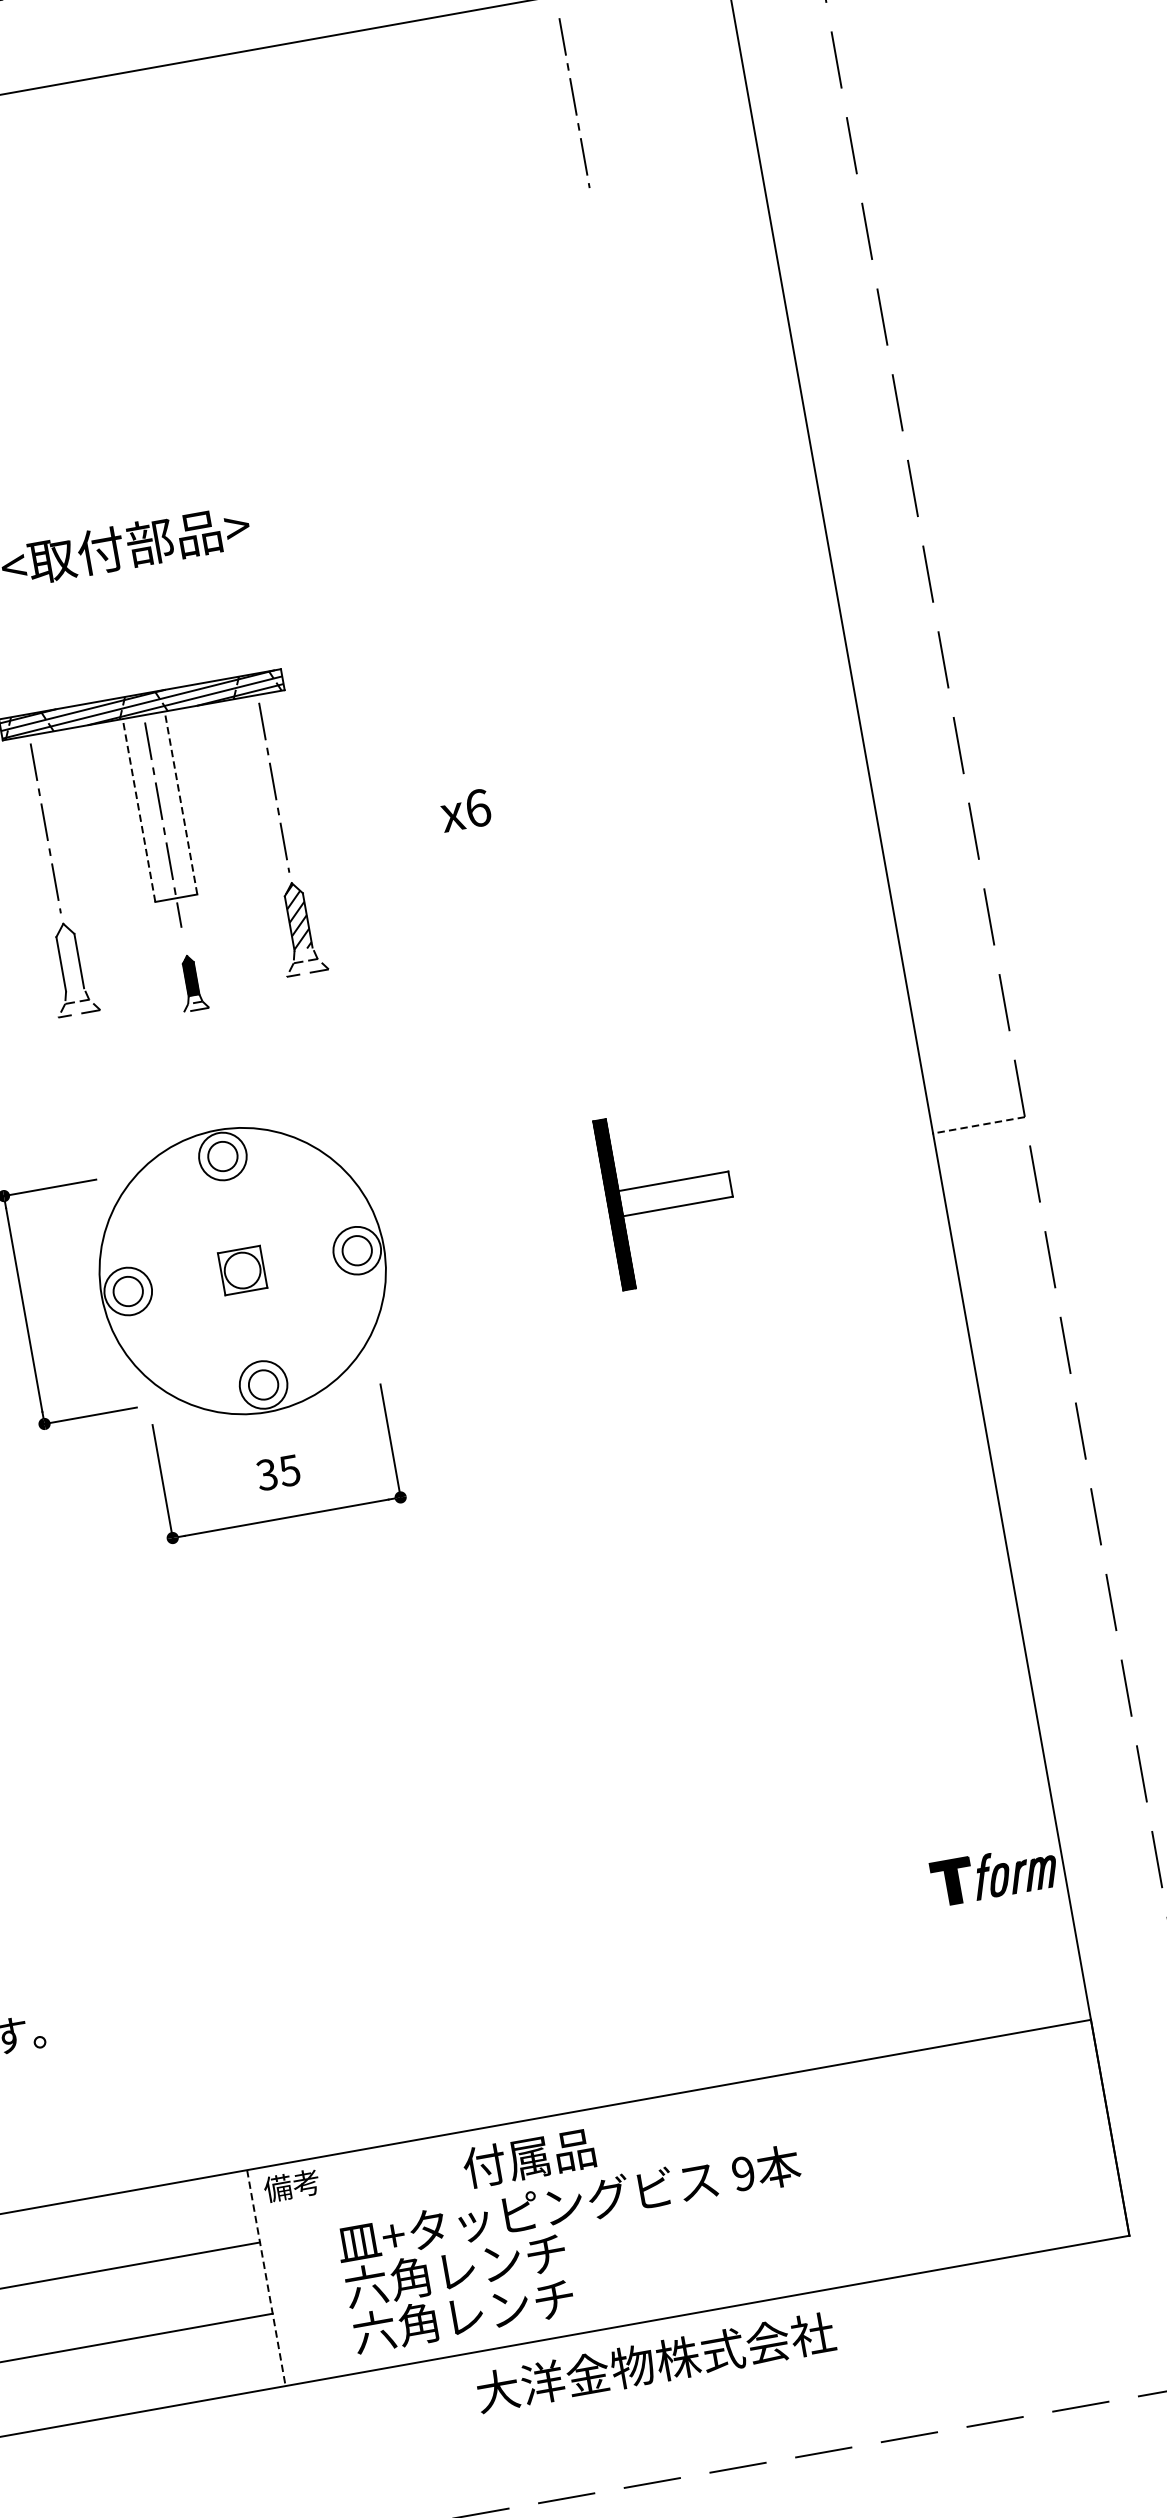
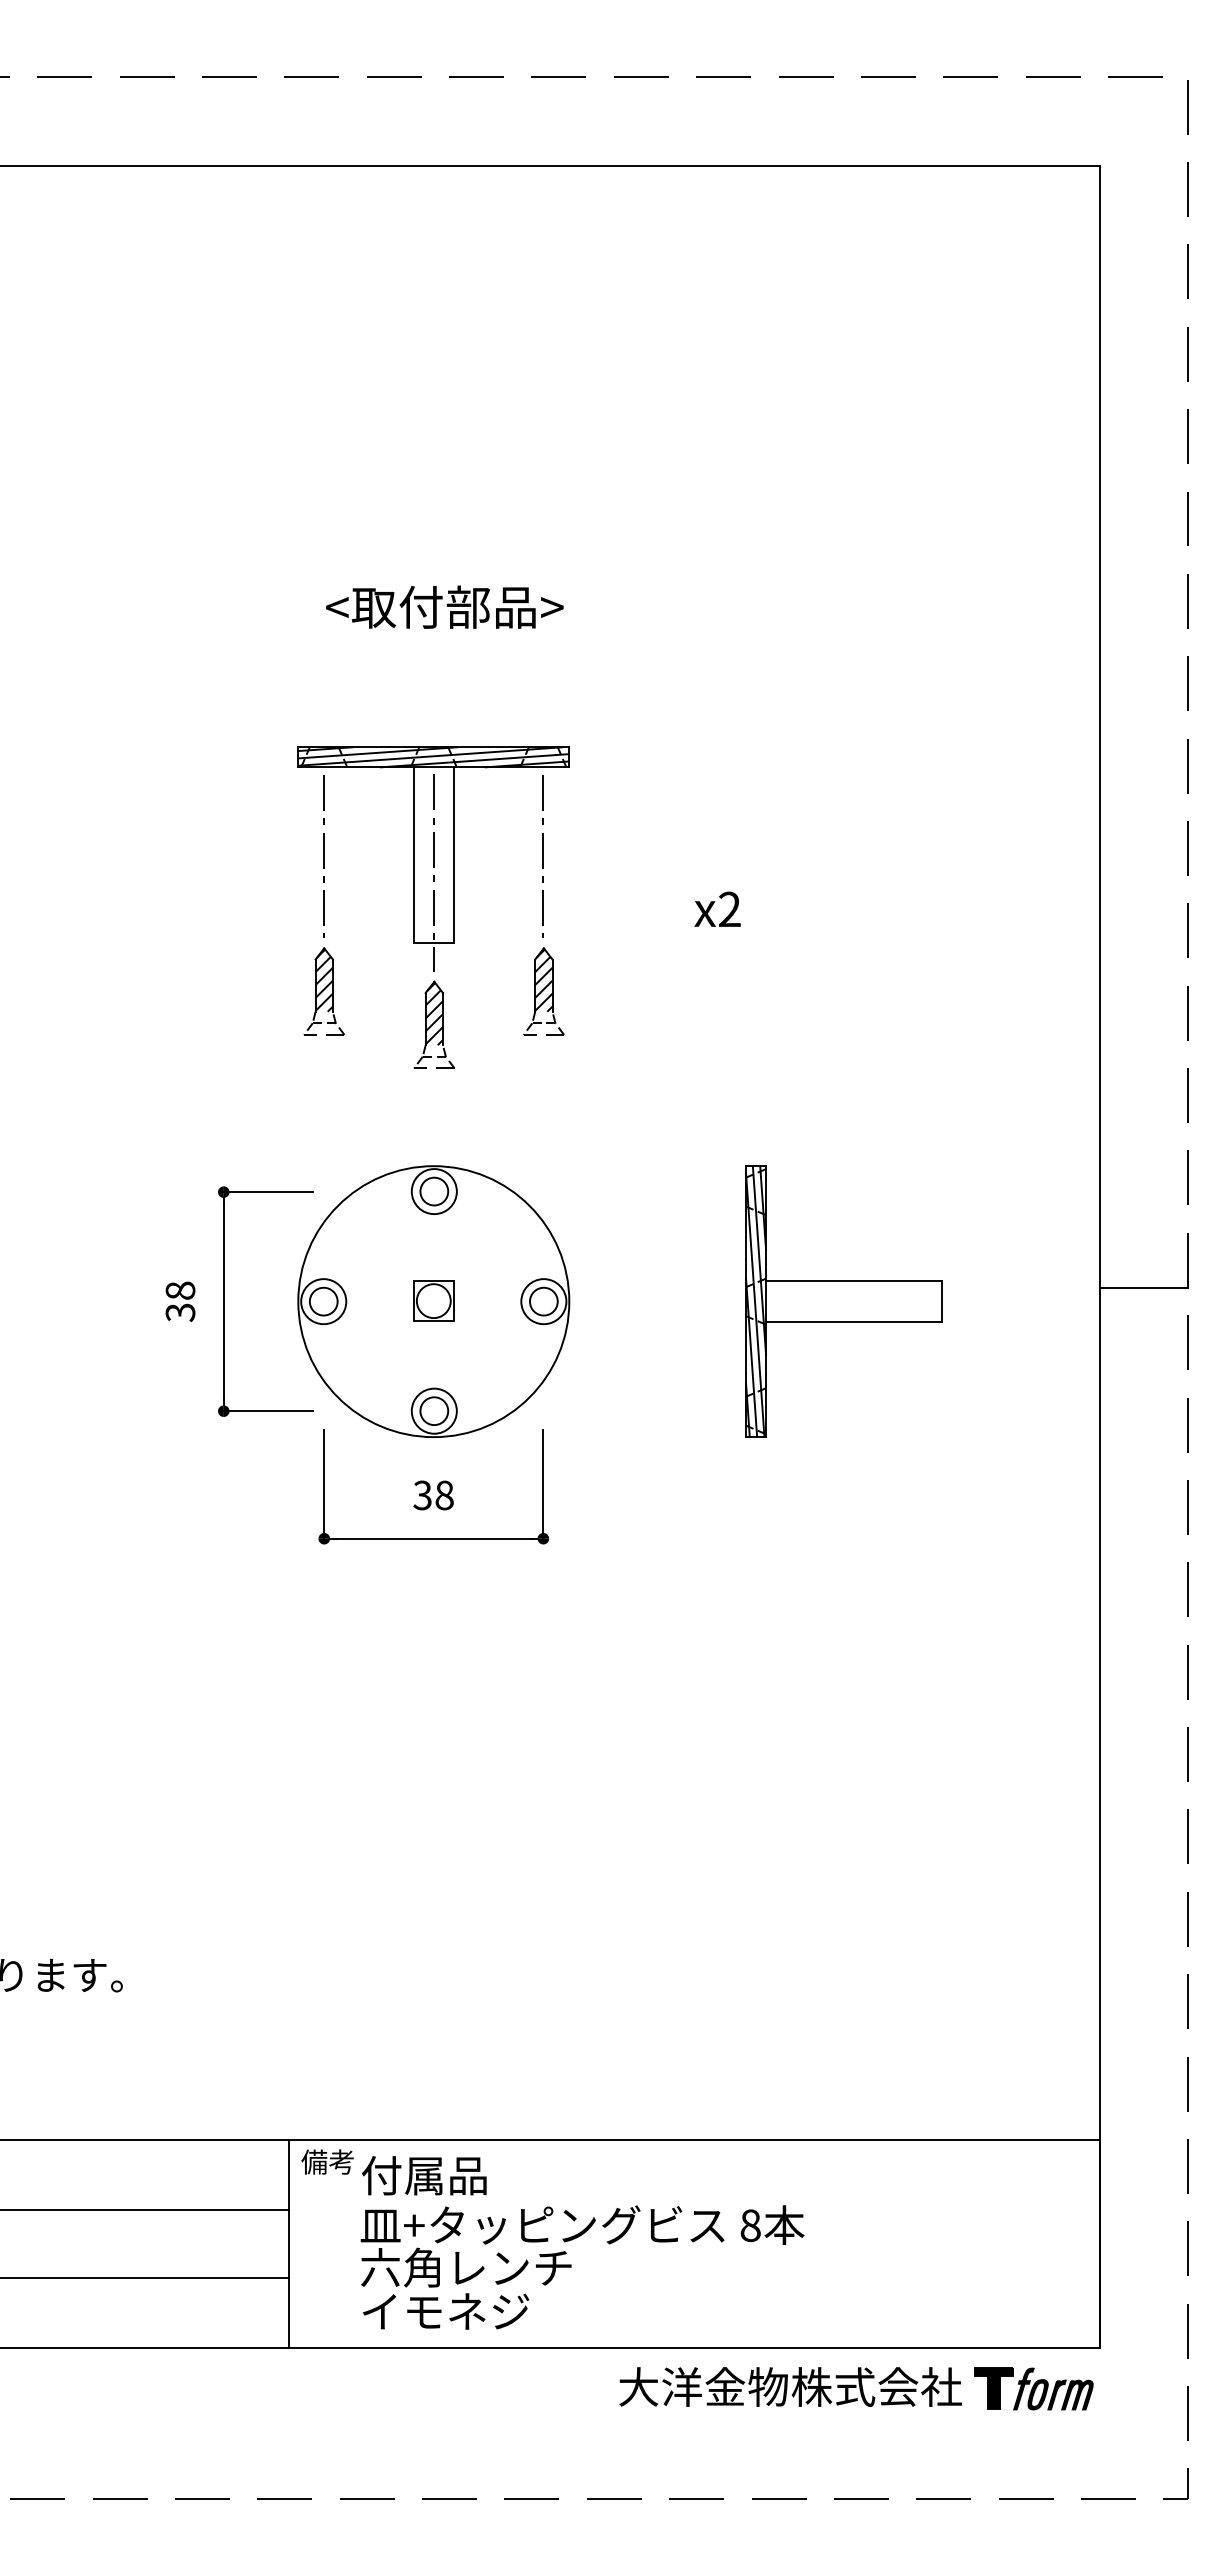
line: (574, 103) -> (936, 268), removed
line: (180, 803) -> (453, 855), dashed -> solid
text: (477, 808) -> (729, 909), x6 -> x2
line: (138, 810) -> (413, 855), dashed -> solid
hatch: (68, 957) -> (323, 980), added
part: (191, 982) -> (433, 1024), size x1.67
line: (978, 1125) -> (1143, 1288), dashed -> solid
part: (668, 1195) -> (843, 1301), size x1.67
text: (289, 1470) -> (444, 1495), 35 -> 38
part: (993, 1874) -> (1033, 2388), moved
text: (529, 2158) -> (424, 2175), moved
text: (743, 2173) -> (750, 2225), 9 -> 8
line: (266, 2277) -> (288, 2243), dashed -> solid
text: (463, 2315) -> (466, 2311), 六角レンチ -> イモネジ
text: (655, 2361) -> (790, 2386), moved

